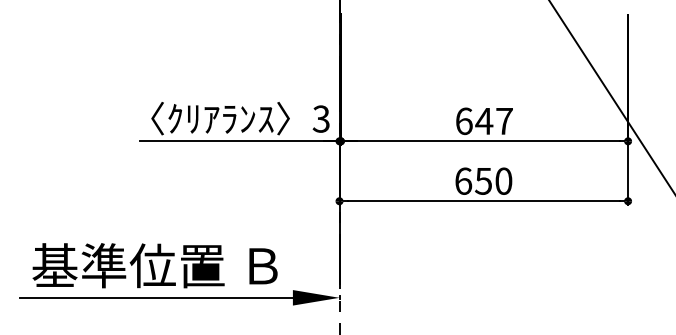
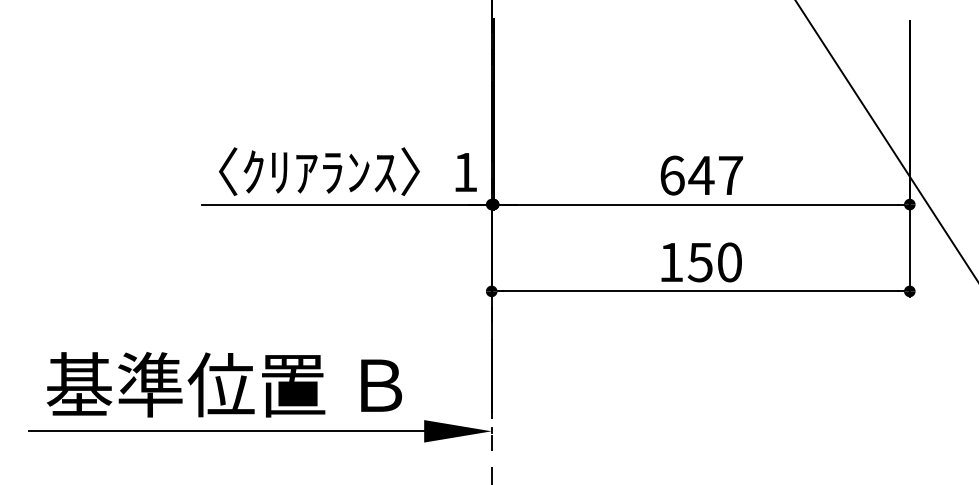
text: (320, 118) -> (464, 171), 3 -> 1
text: (463, 180) -> (671, 261), 650 -> 150

